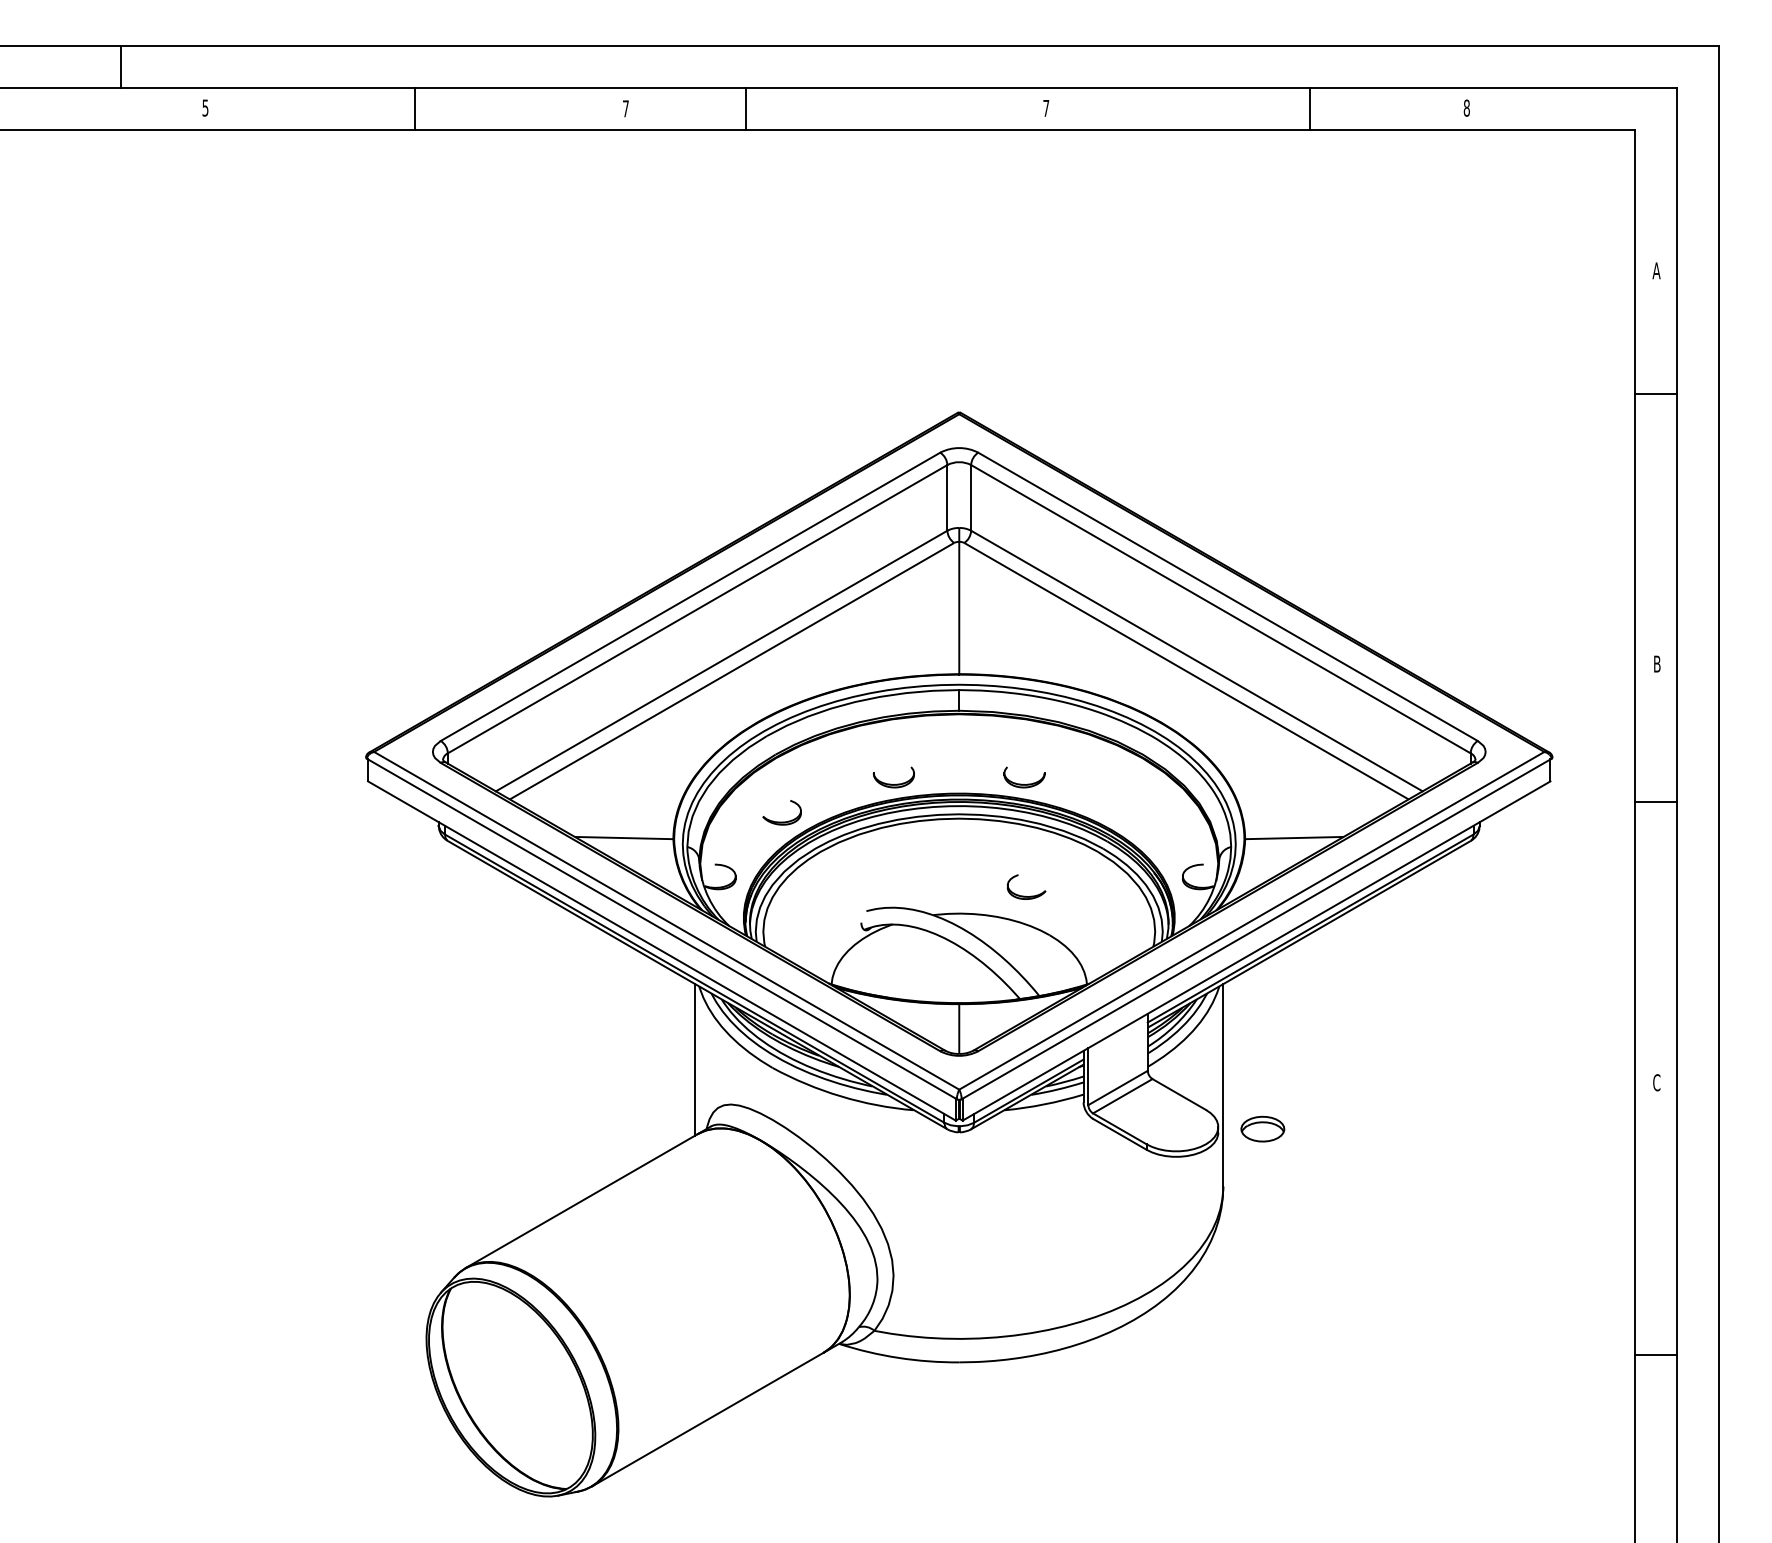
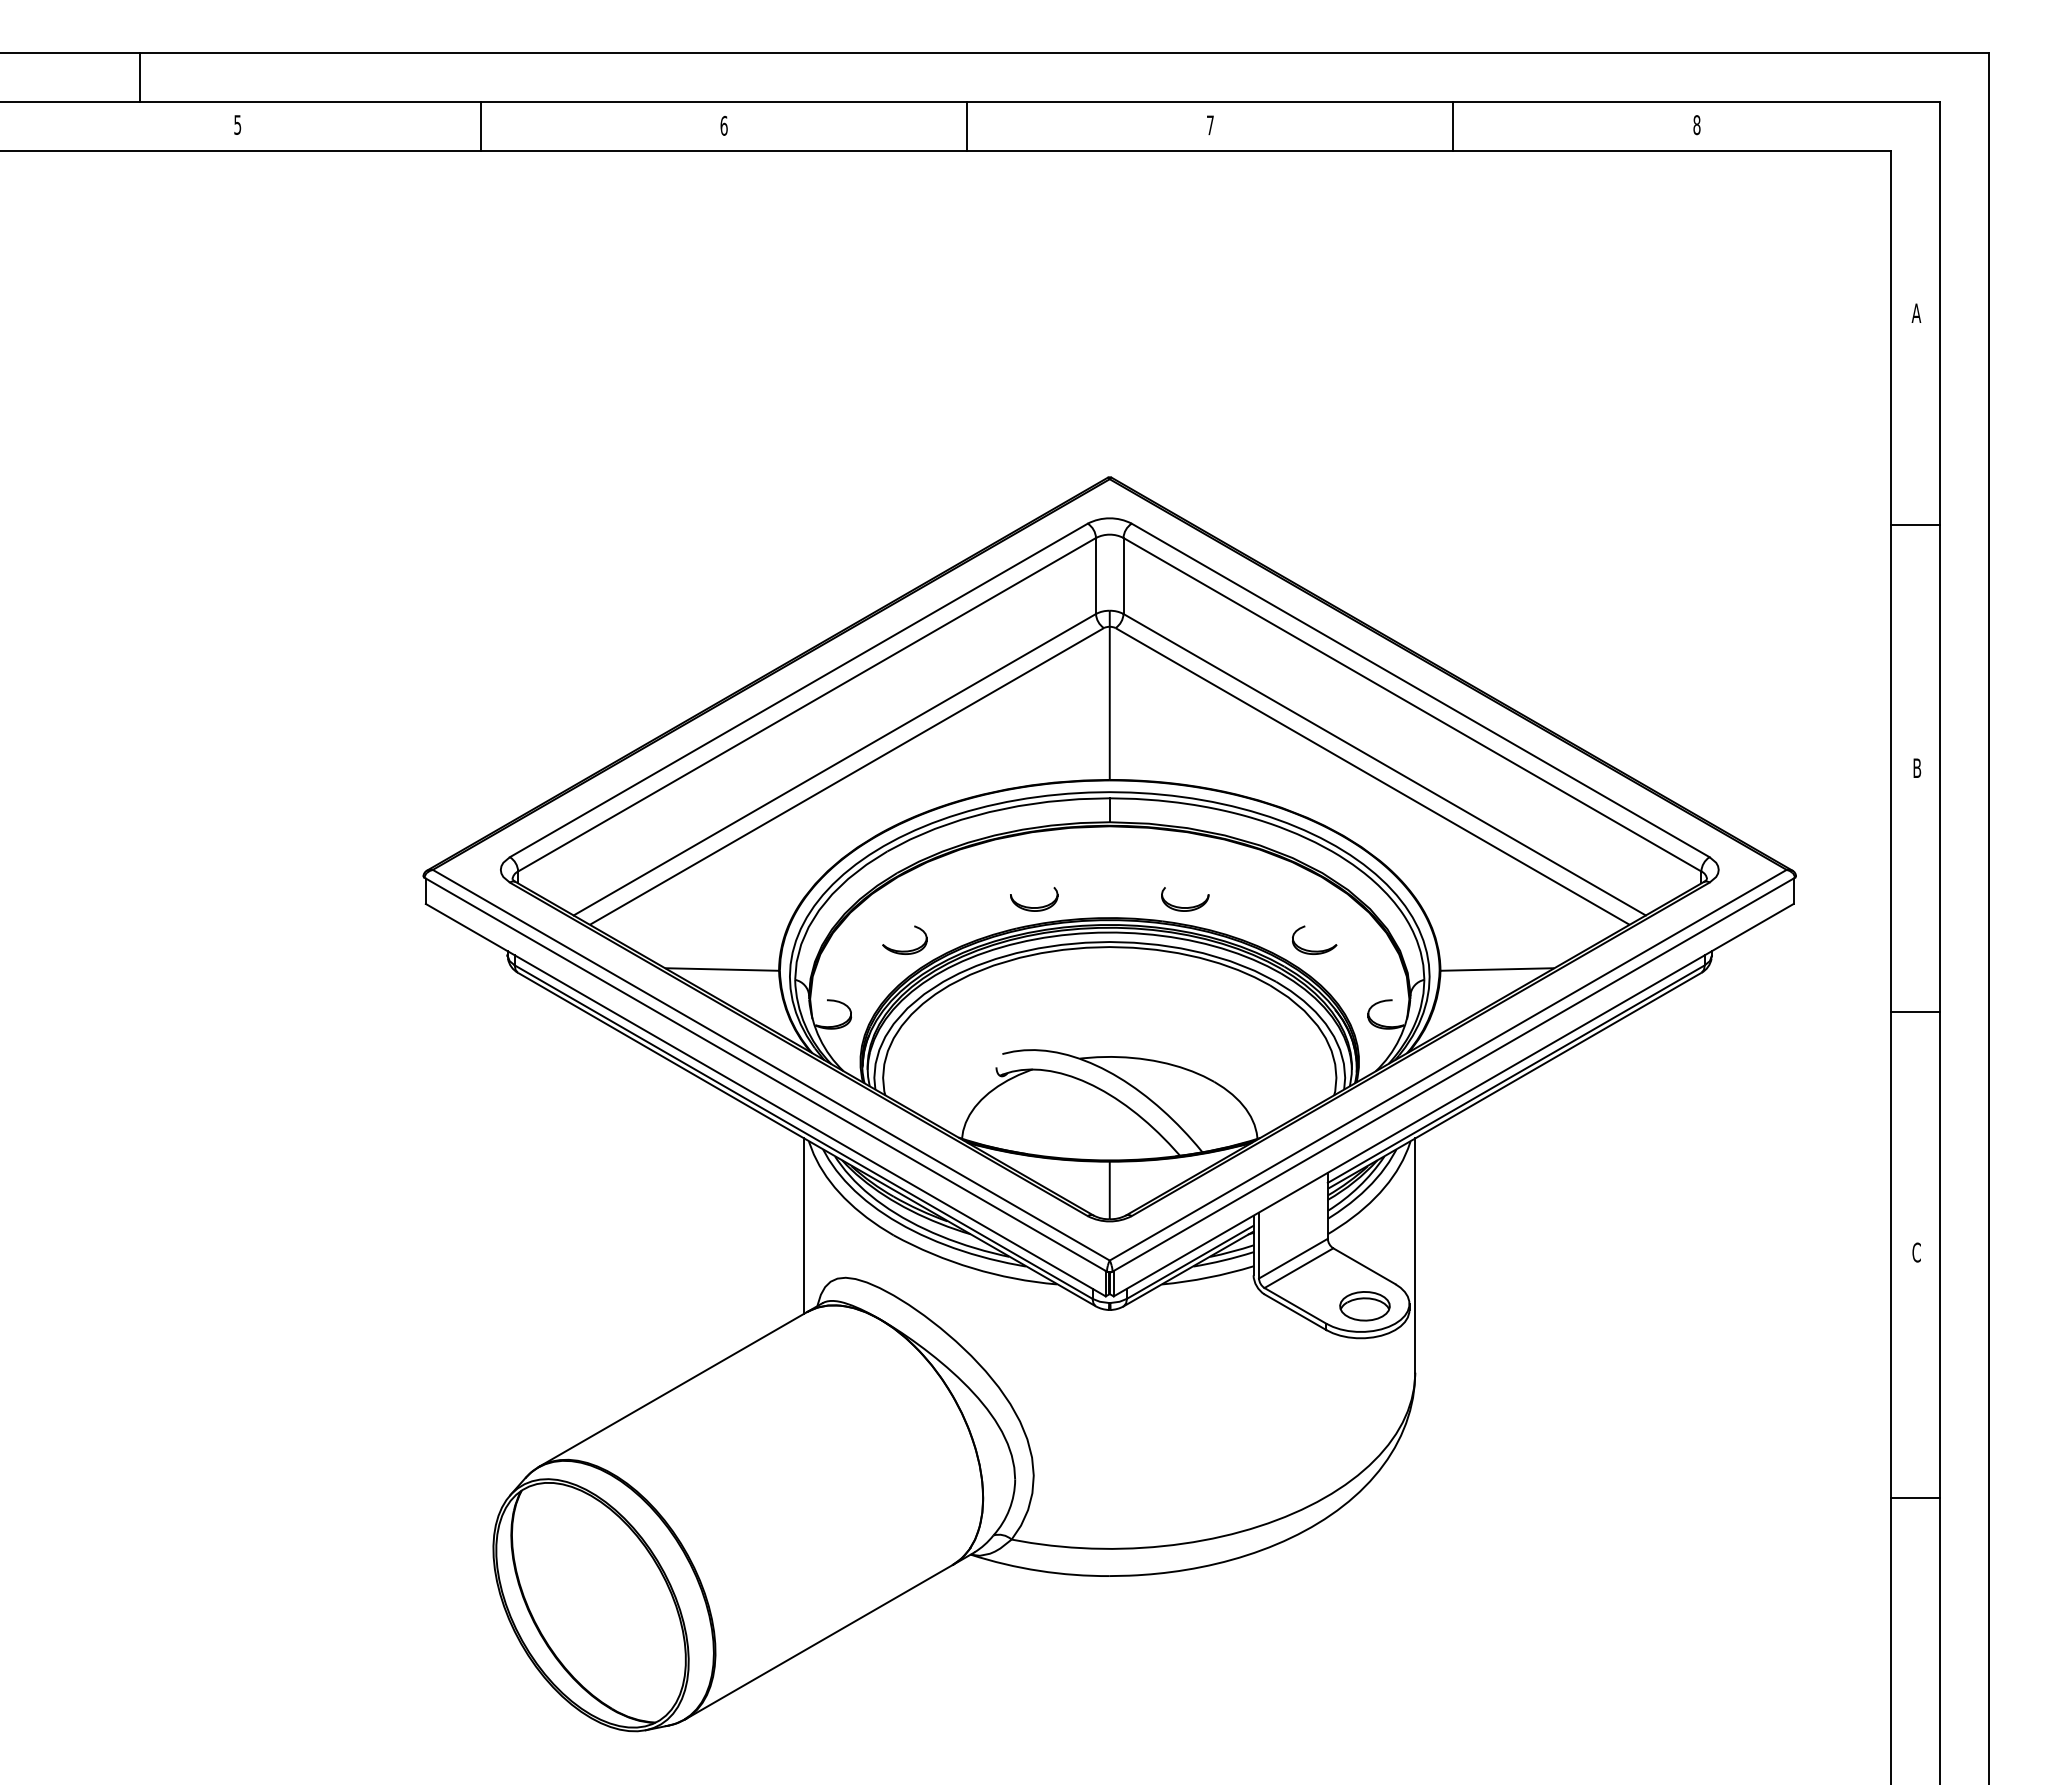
text: (625, 108) -> (723, 125), 7 -> 6
line: (746, 109) -> (967, 126), moved
line: (1309, 109) -> (1453, 126), moved
line: (1655, 394) -> (1915, 525), moved
line: (1655, 801) -> (1915, 1011), moved
part: (1026, 895) -> (1314, 950), moved
part: (1262, 1129) -> (1364, 1306), moved
line: (1655, 1355) -> (1915, 1498), moved

